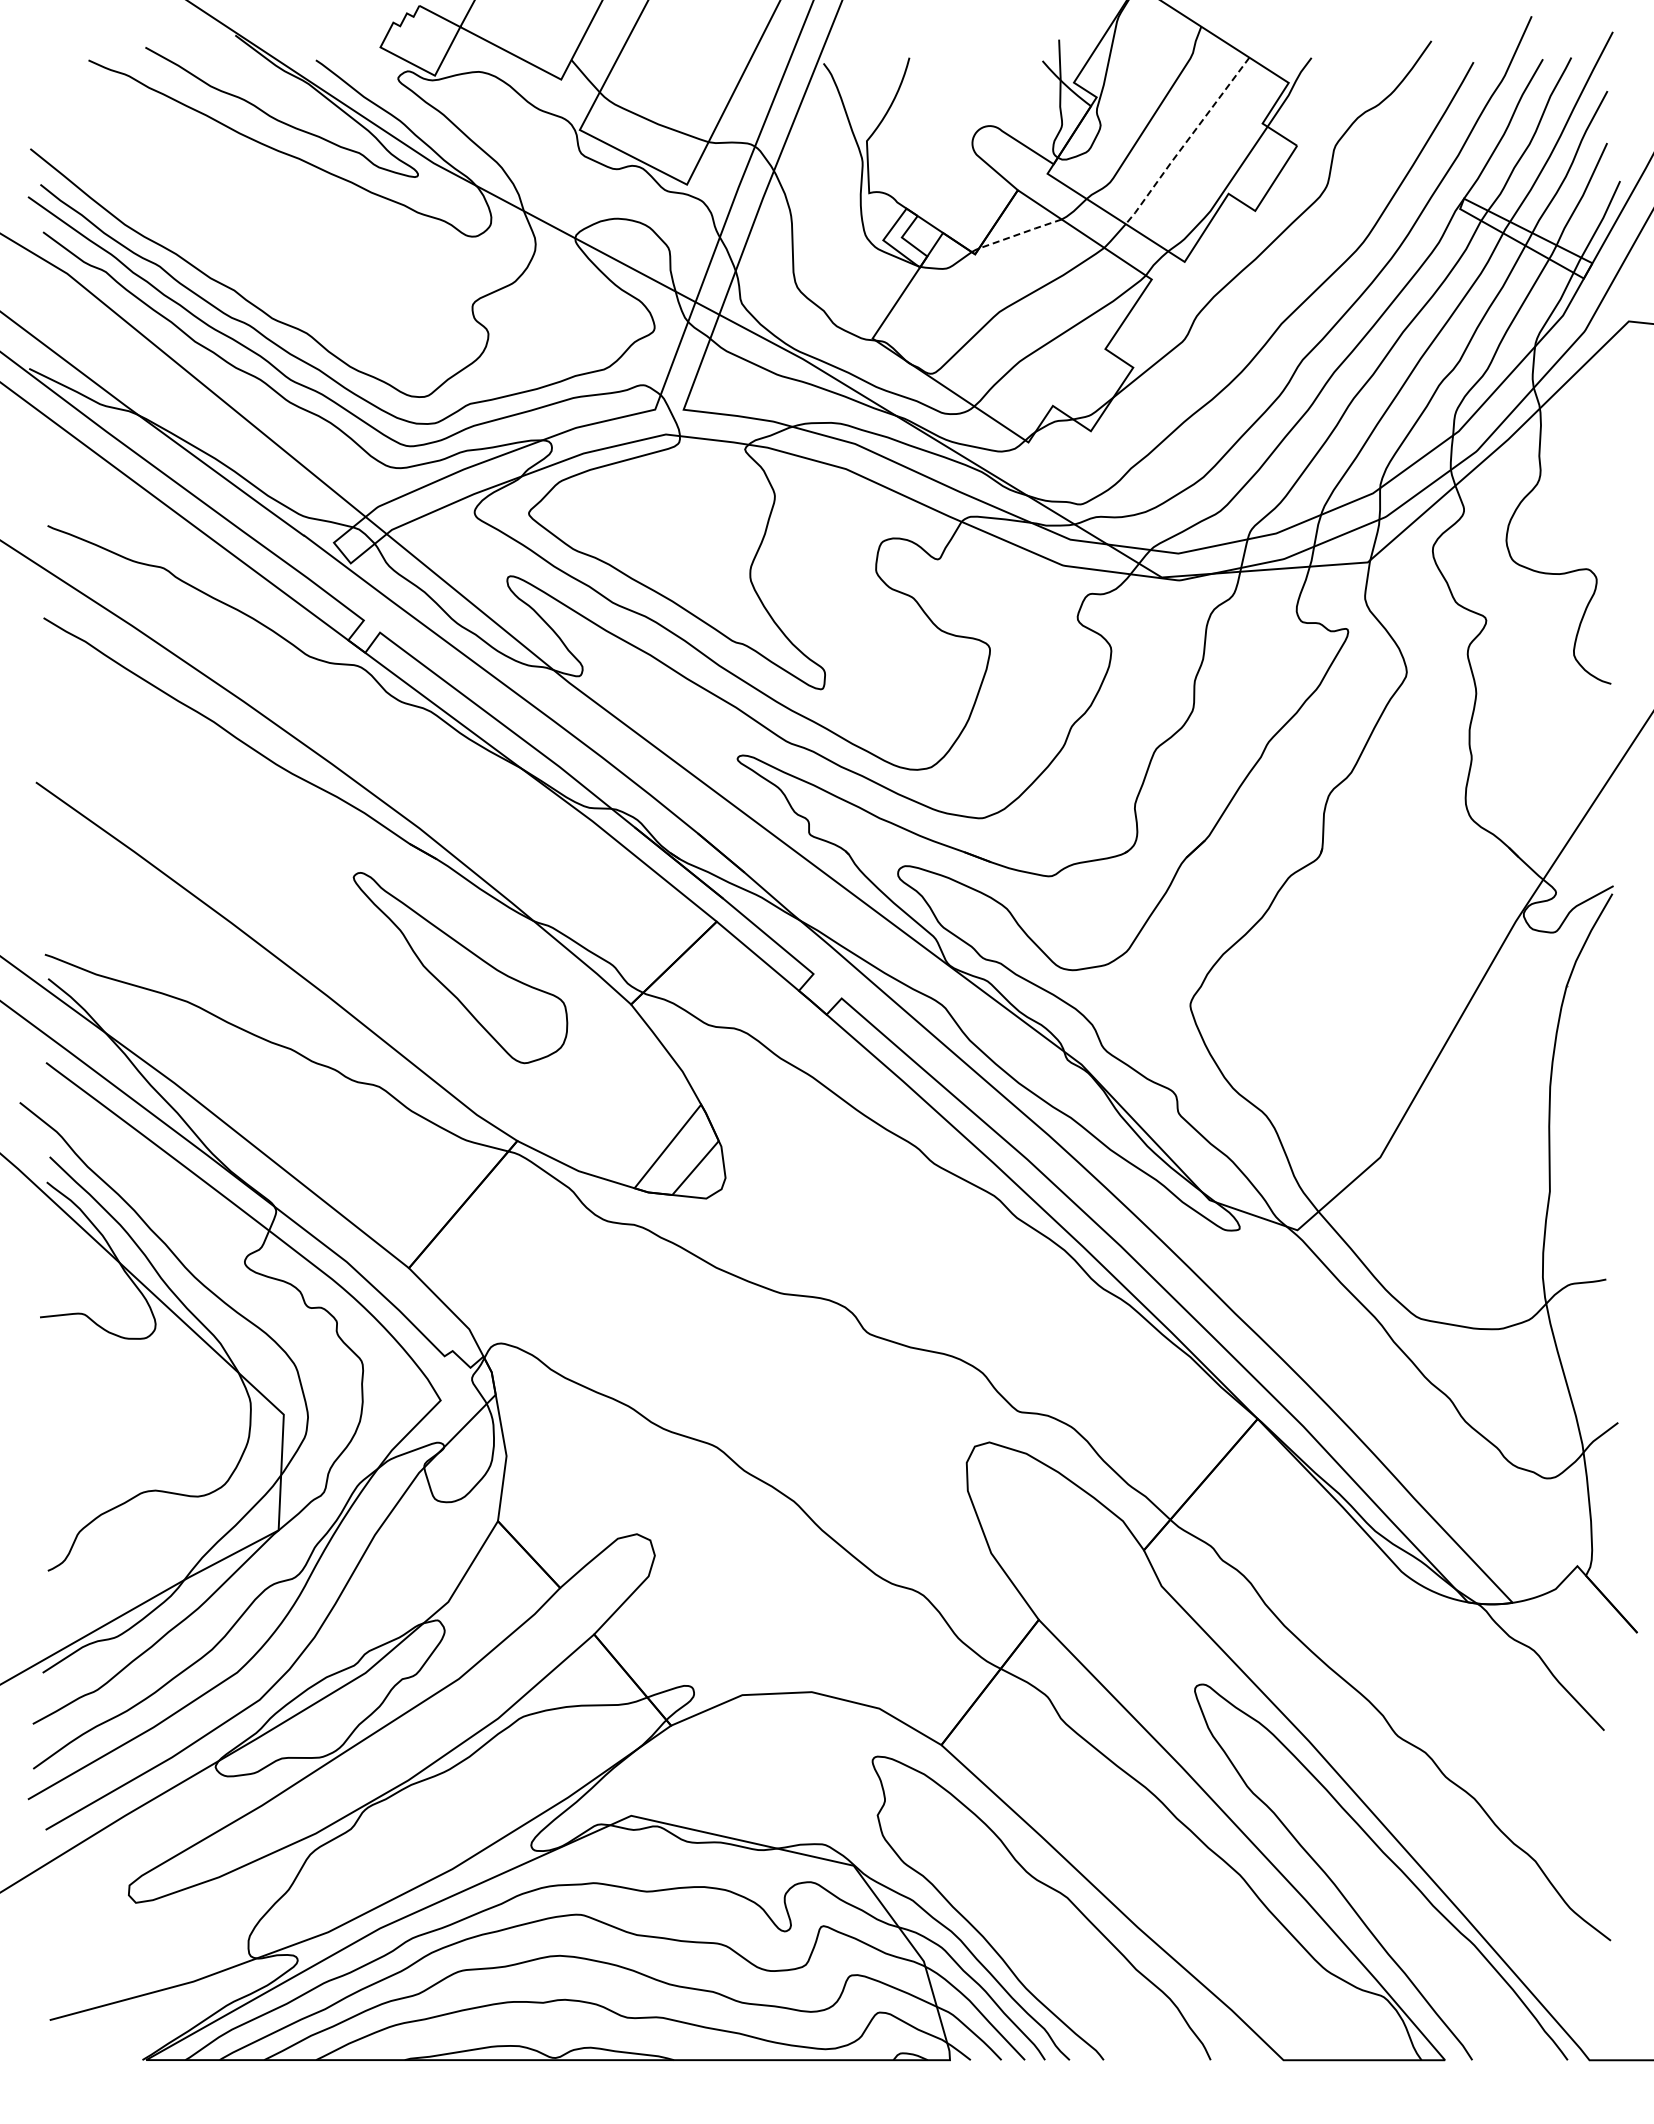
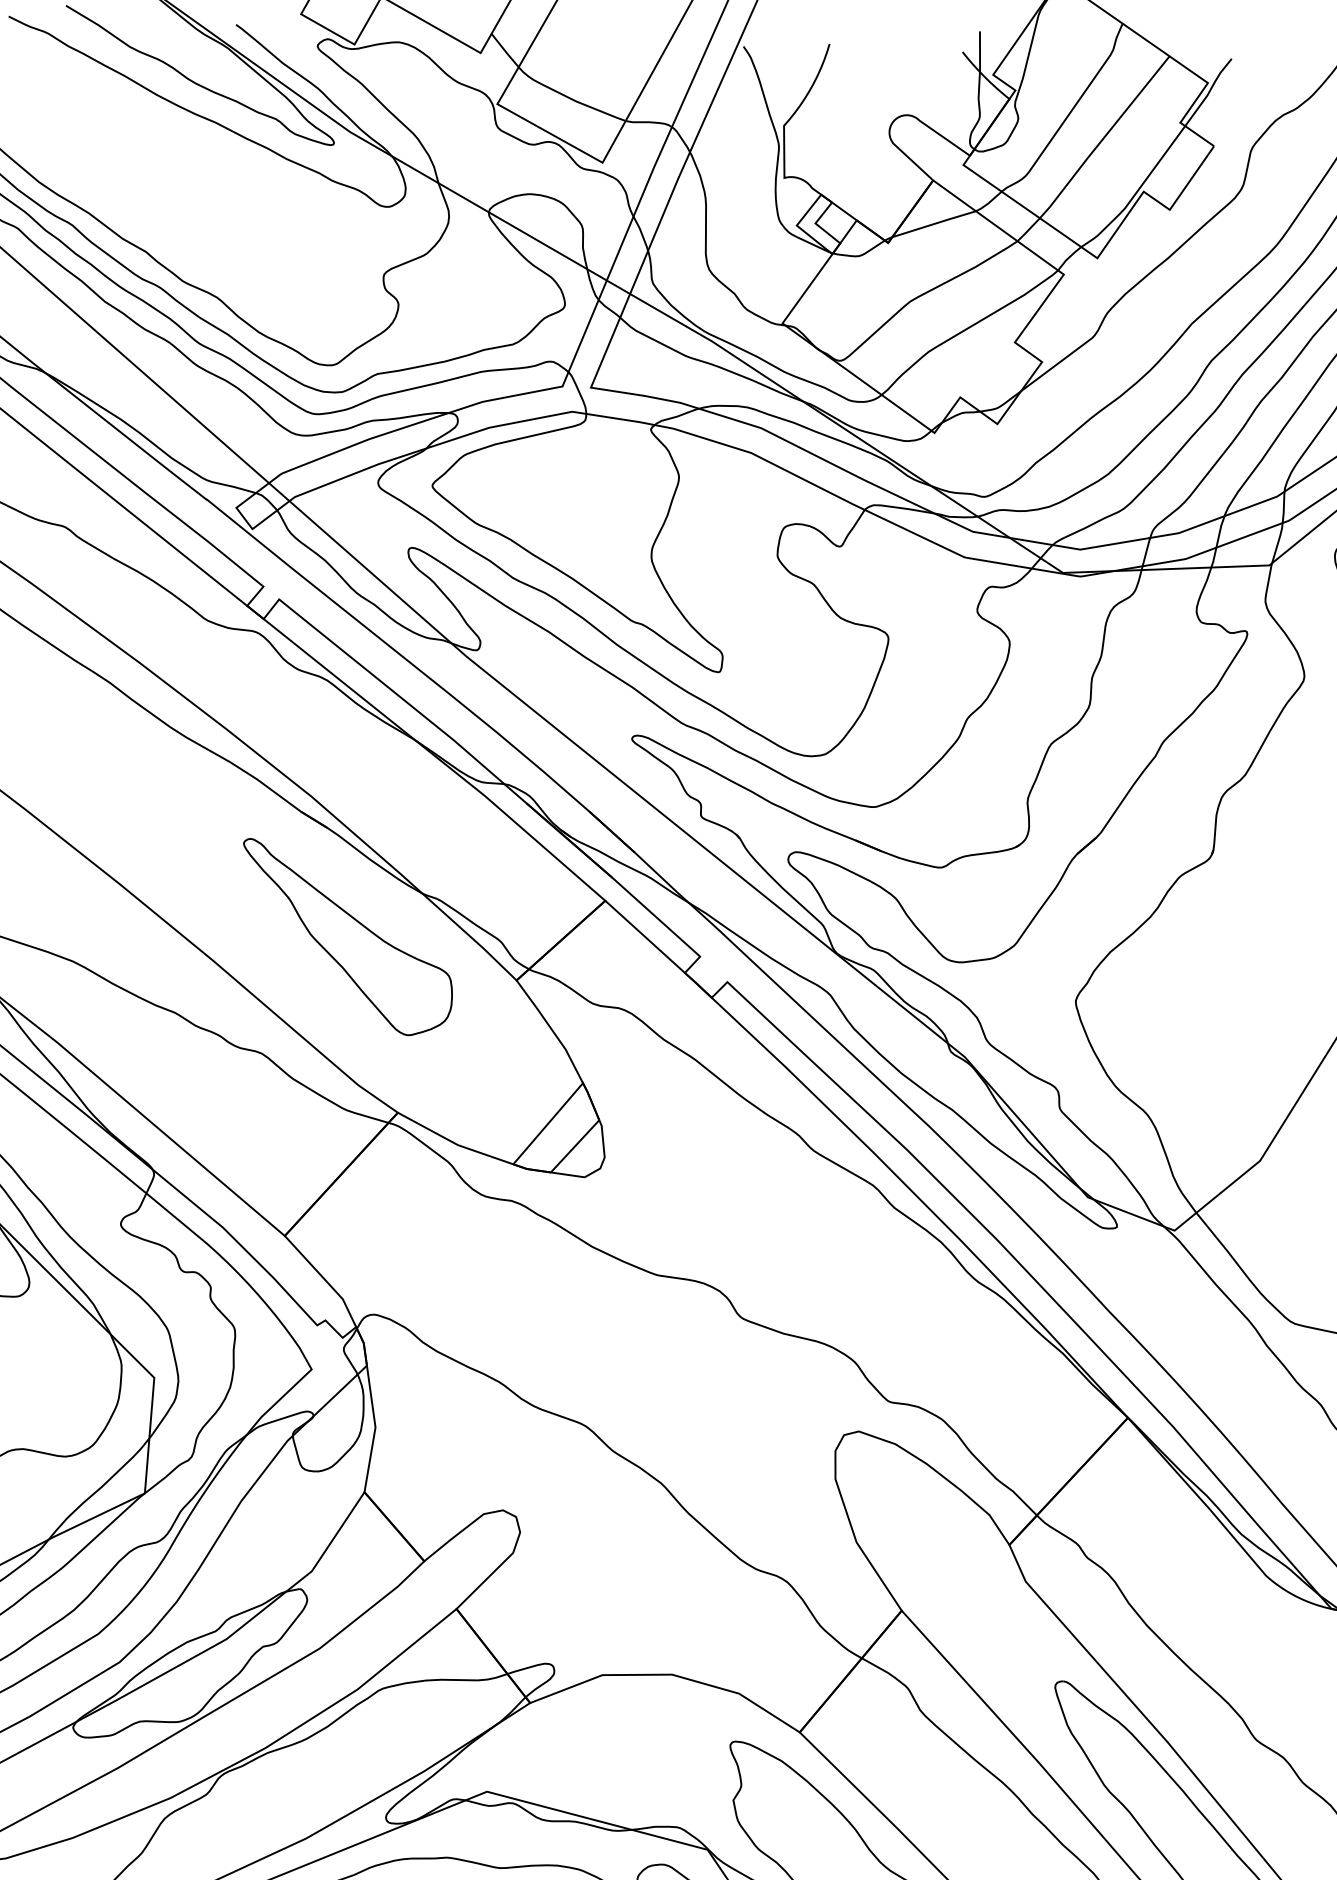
line: (1186, 142) -> (1103, 138), dashed -> solid
line: (1020, 233) -> (934, 223), dashed -> solid

